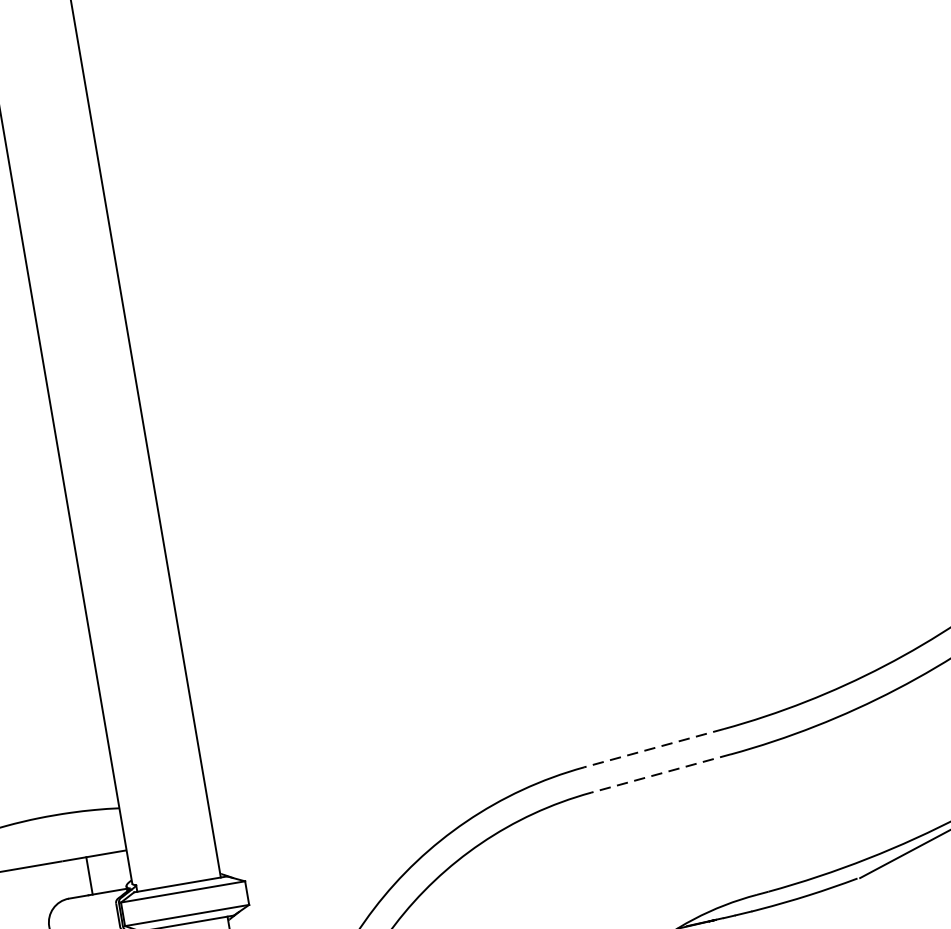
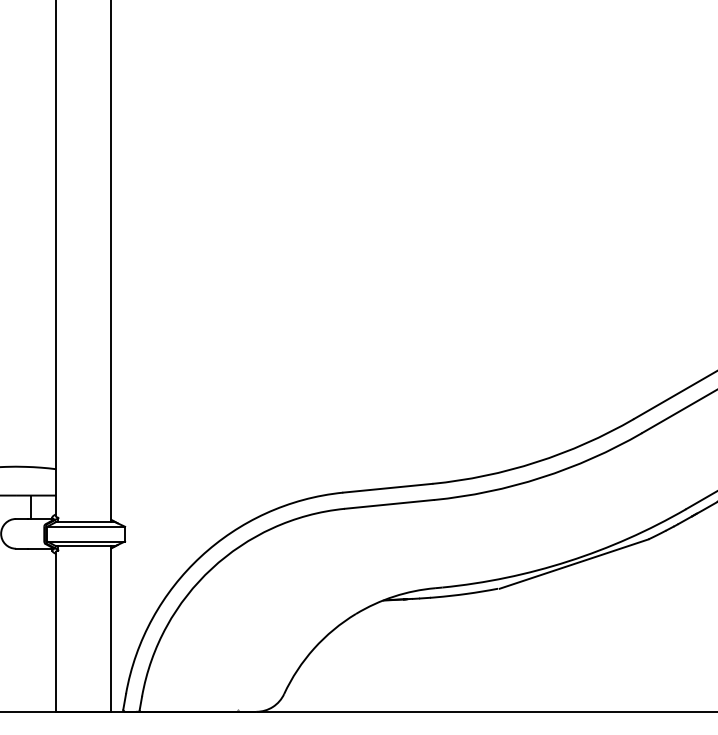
line: (653, 748) -> (387, 488), dashed -> solid
line: (661, 773) -> (389, 504), dashed -> solid

